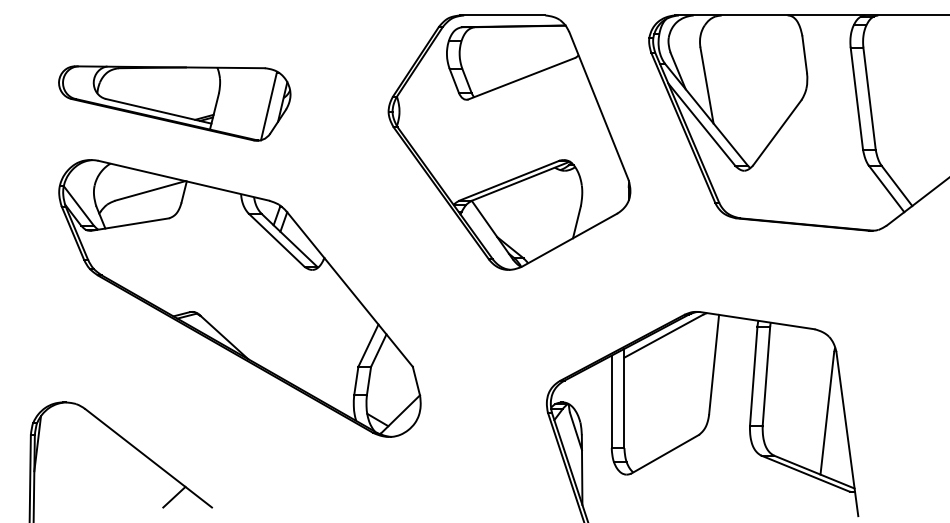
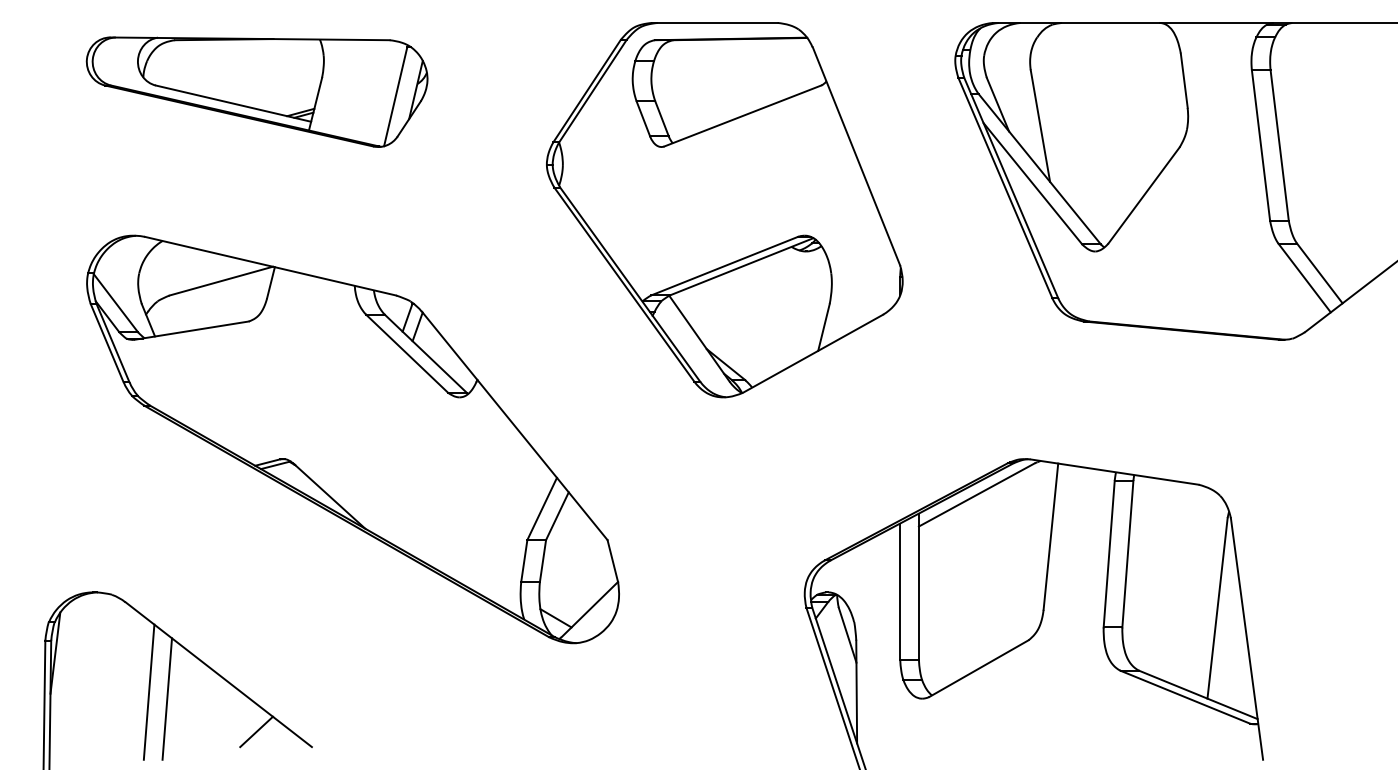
part: (174, 103) -> (256, 92), moved
part: (509, 142) -> (724, 209), moved
line: (100, 470) -> (147, 692), added
line: (113, 474) -> (166, 698), added

